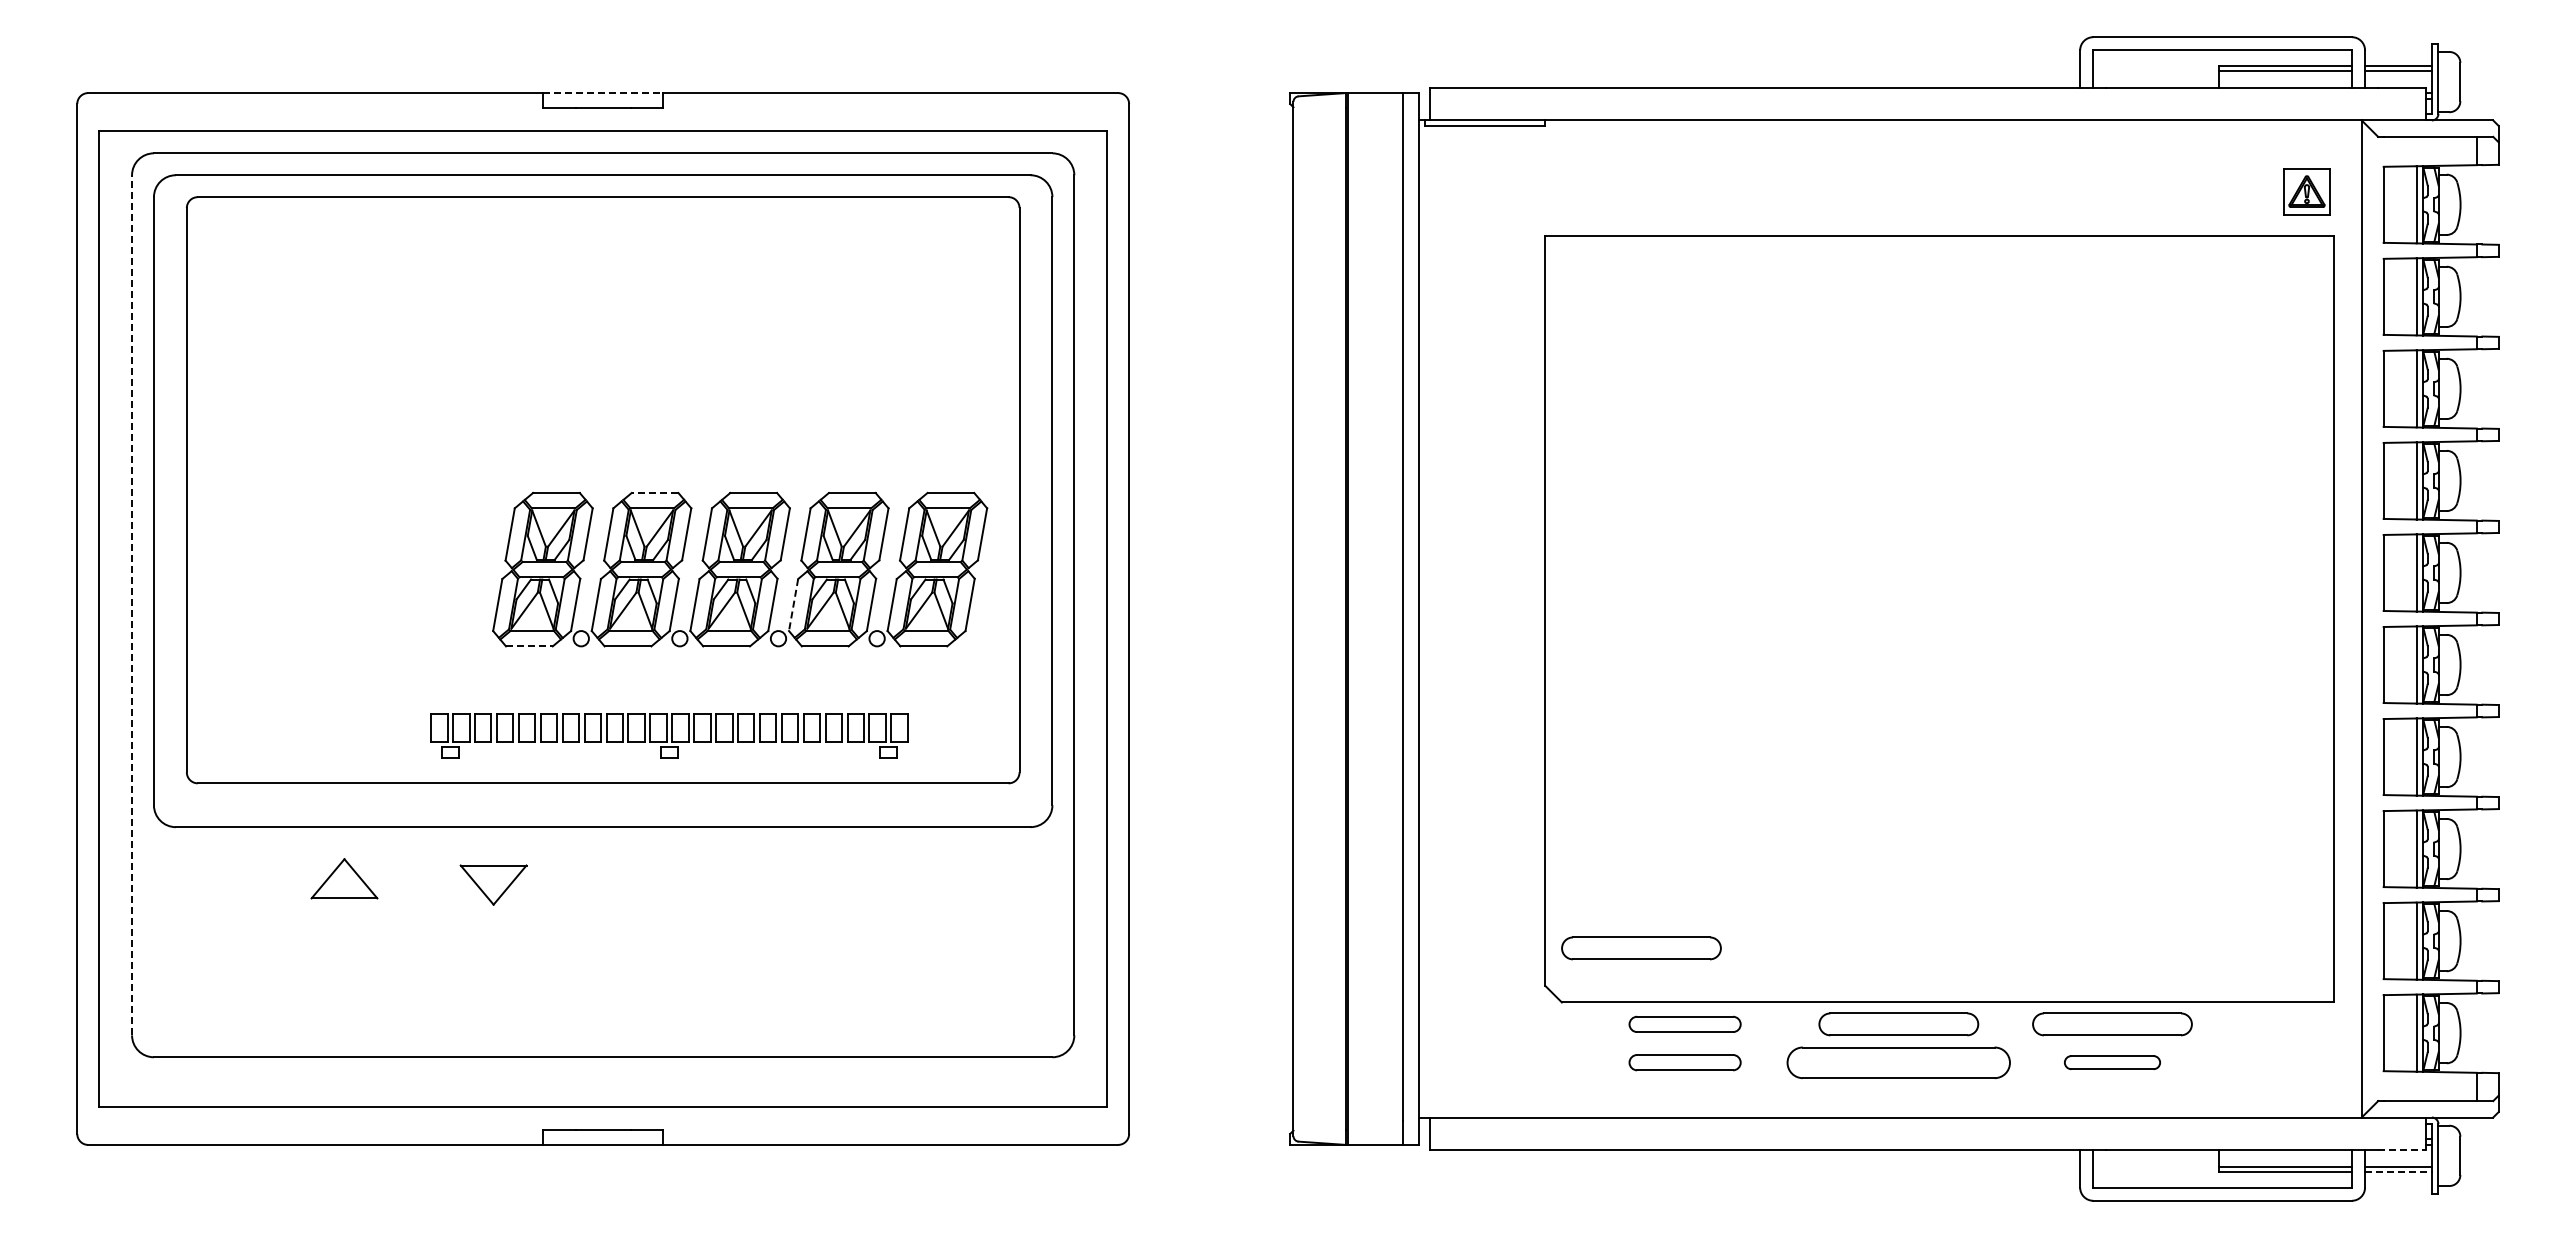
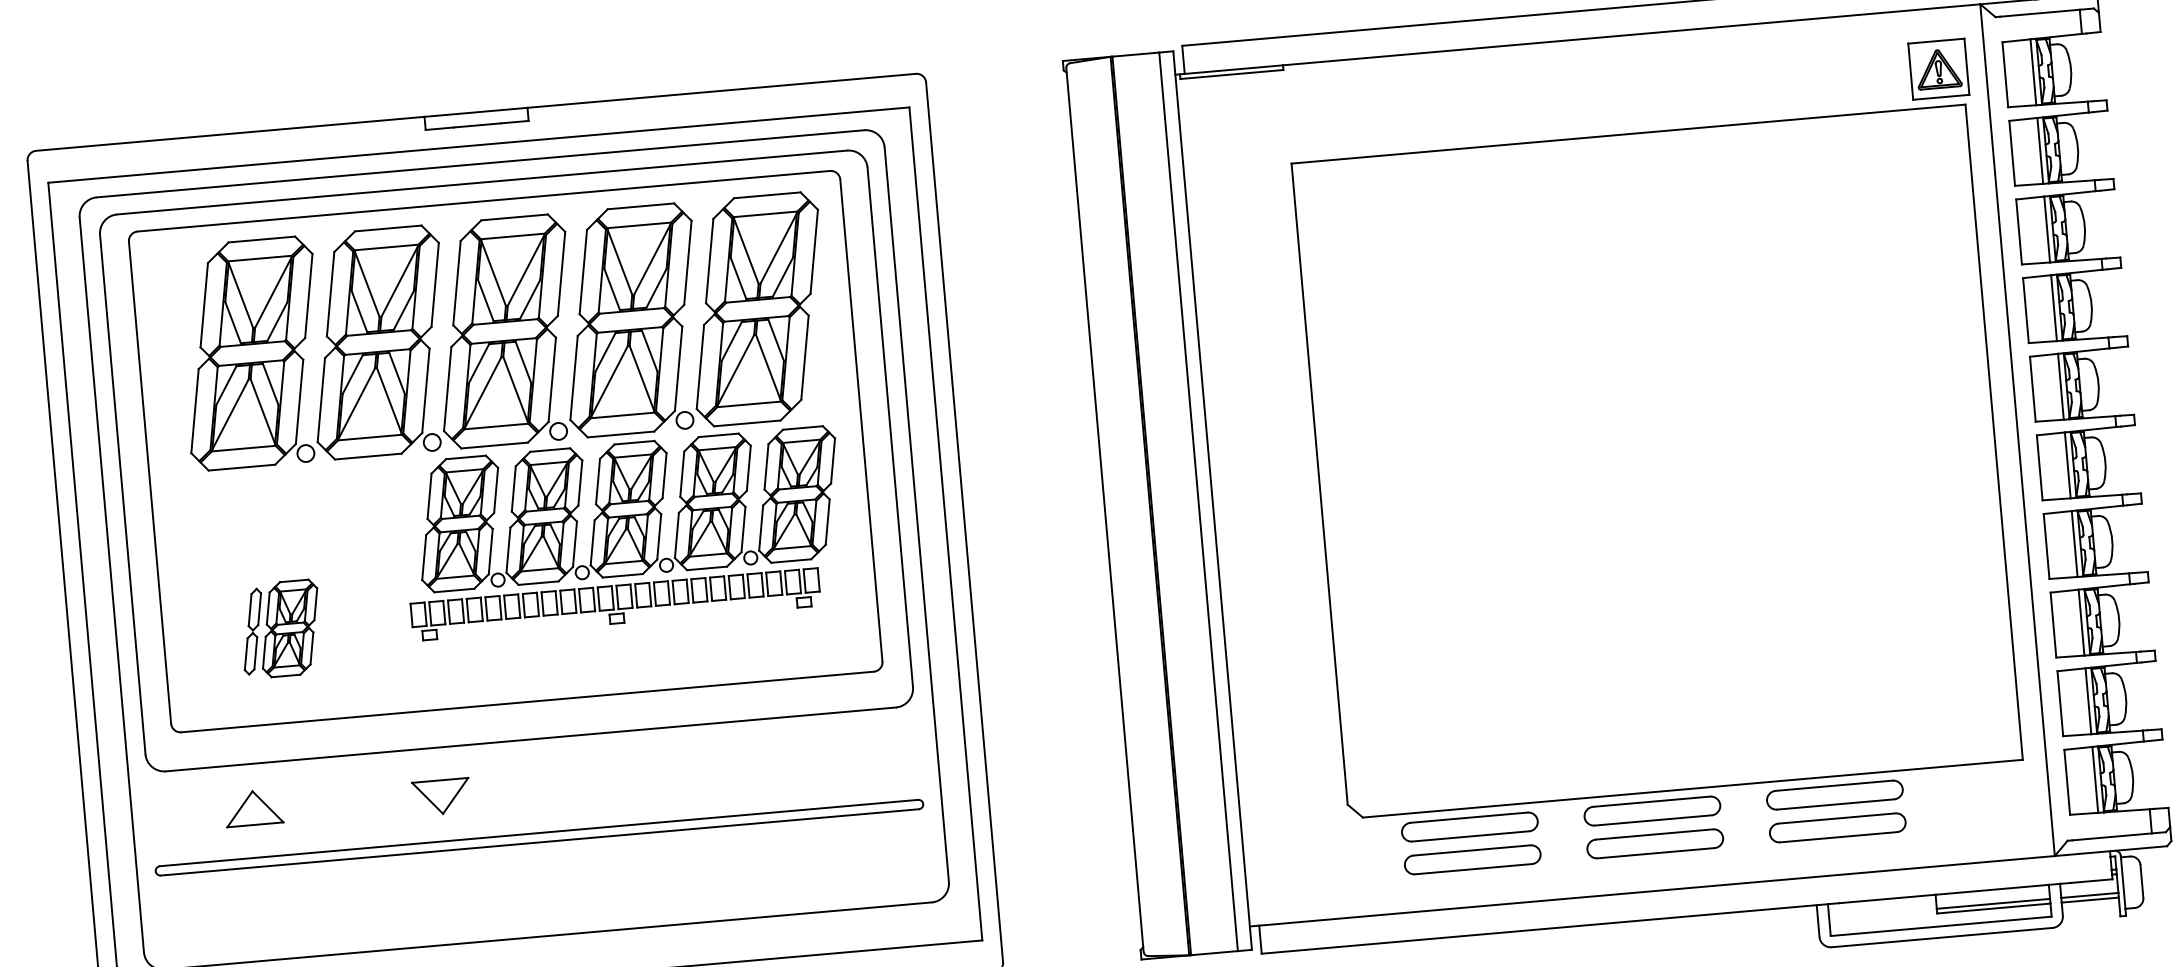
line: (603, 93) -> (476, 112), dashed -> solid
part: (2306, 191) -> (1938, 69), size x1.43
part: (613, 350) -> (504, 331), added
line: (654, 492) -> (549, 449), dashed -> solid
line: (132, 604) -> (112, 584), dashed -> solid
line: (793, 605) -> (676, 535), dashed -> solid
line: (529, 646) -> (454, 590), dashed -> solid
part: (323, 673) -> (280, 629), added
part: (669, 735) -> (615, 604), moved
part: (344, 878) -> (253, 807), moved
part: (603, 941) -> (539, 837), added
part: (1641, 948) -> (1426, 765), removed
part: (1684, 1024) -> (1469, 827), size x1.43
part: (1684, 1062) -> (1472, 859), size x1.43
part: (1898, 1062) -> (1654, 843), size x0.71
part: (2112, 1062) -> (1837, 827), size x1.67
line: (2402, 1150) -> (2092, 881), dashed -> solid
line: (2398, 1172) -> (2090, 900), dashed -> solid

